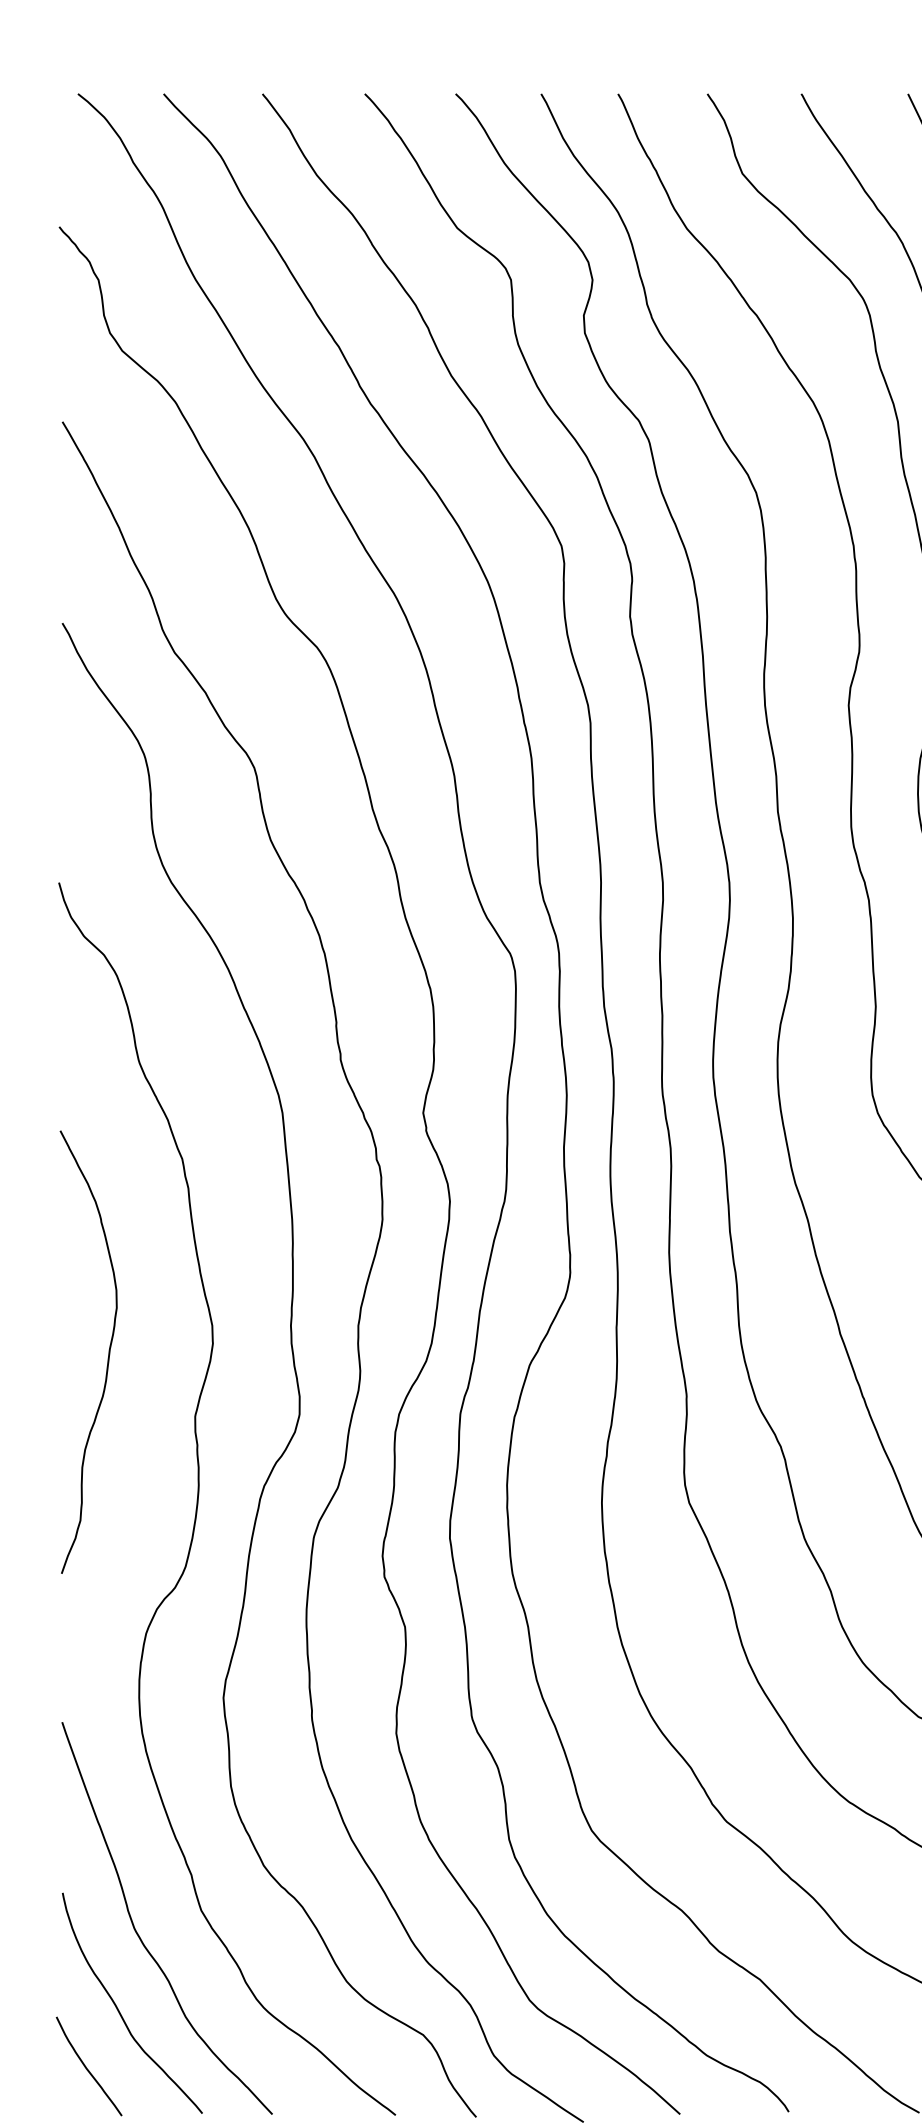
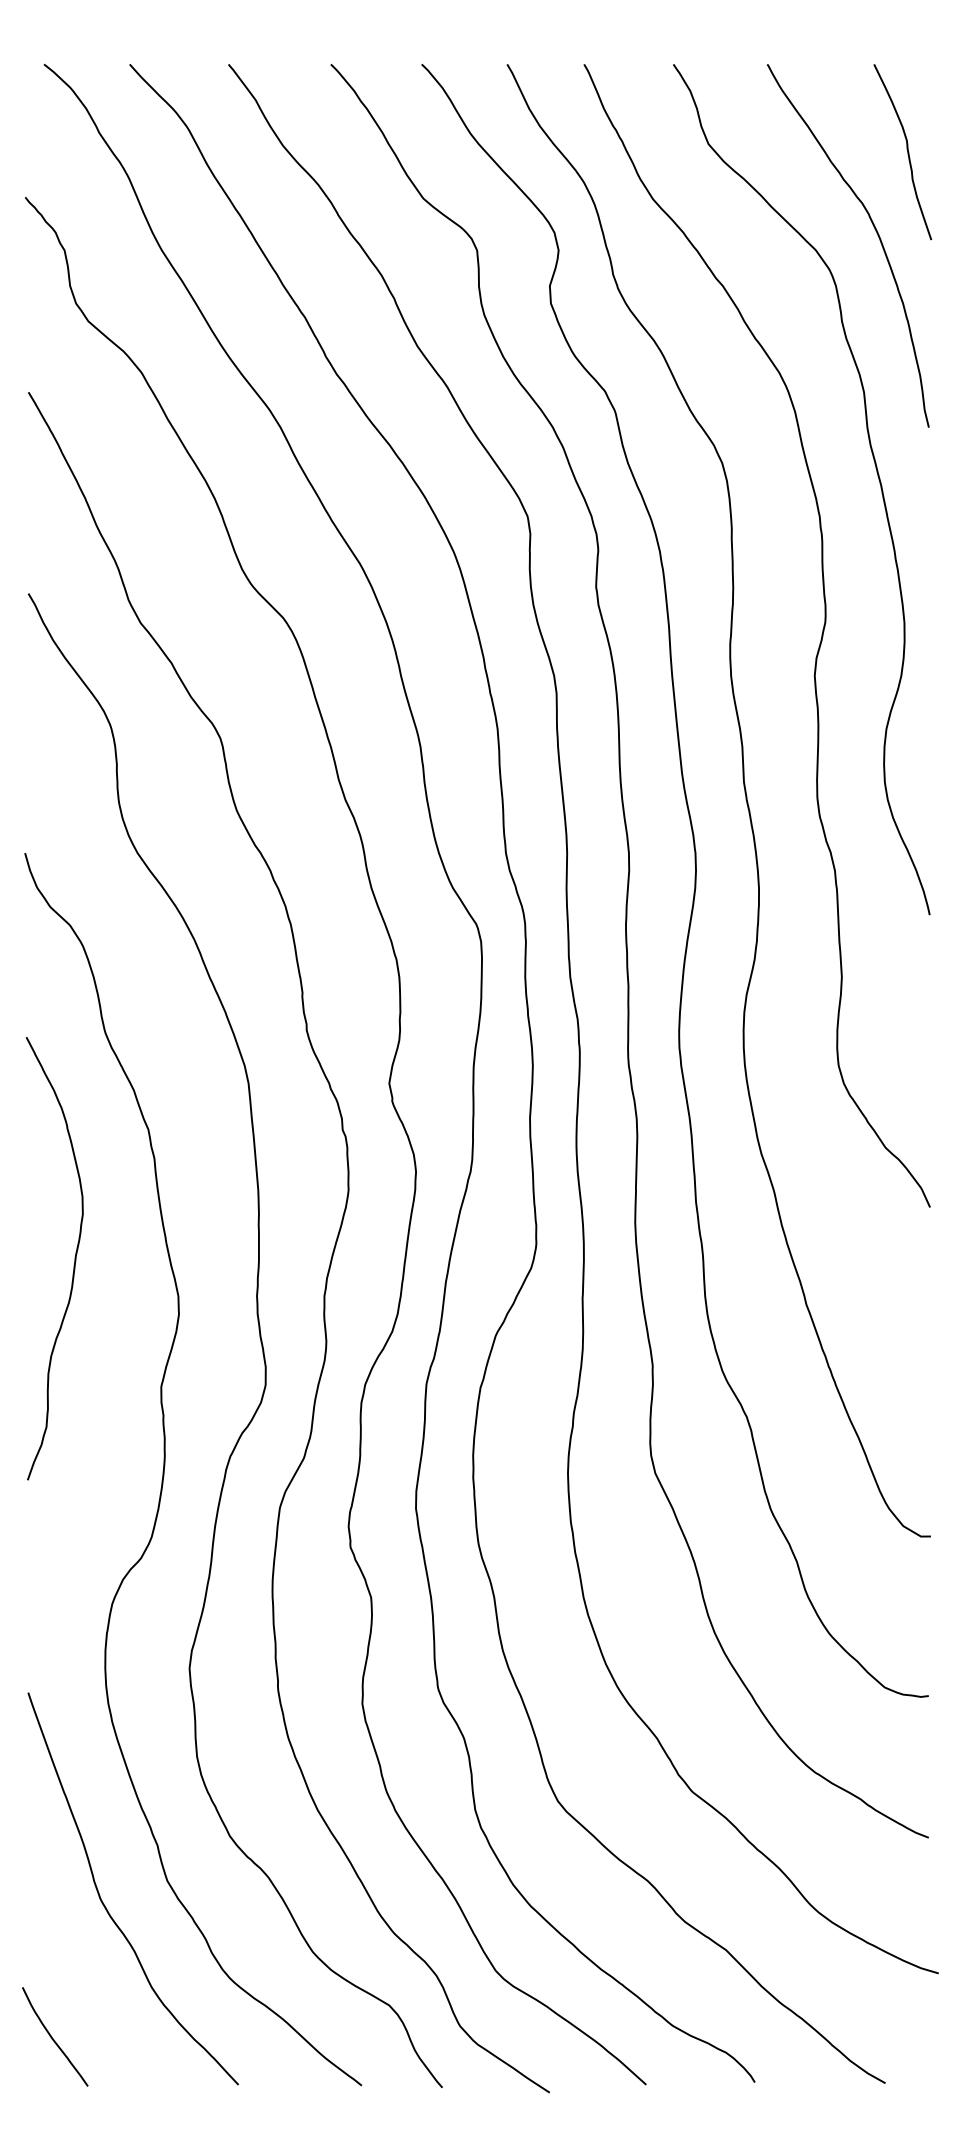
curve: (108, 1352) -> (74, 1258), moved
curve: (119, 2010) -> (85, 1980), removed

